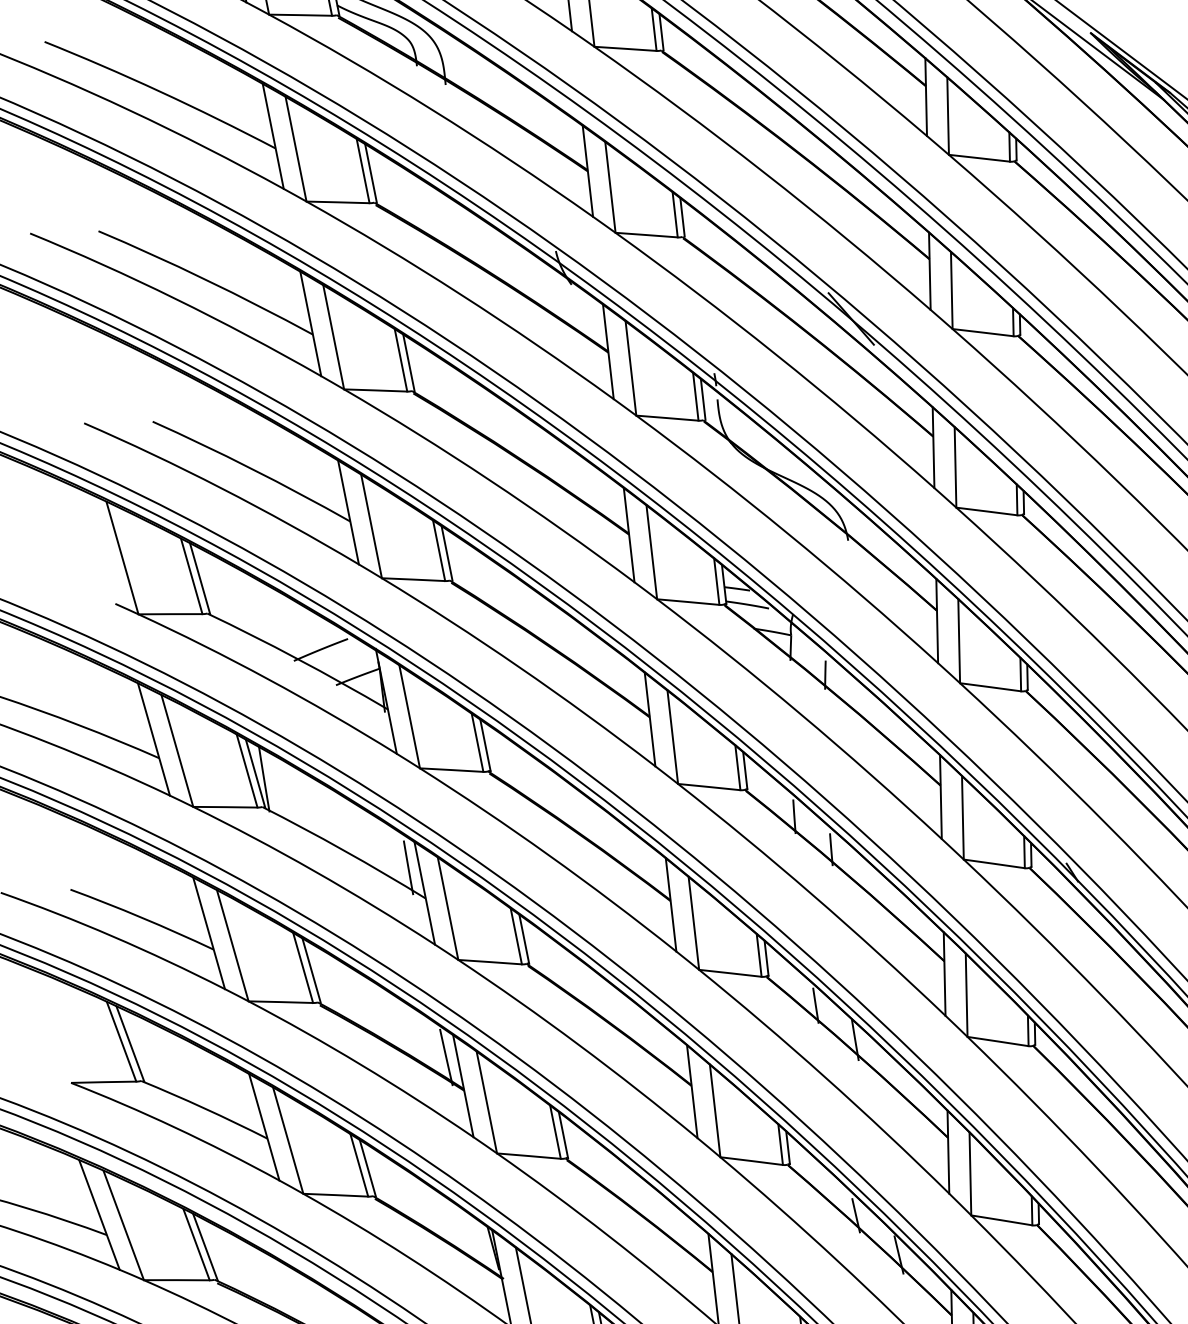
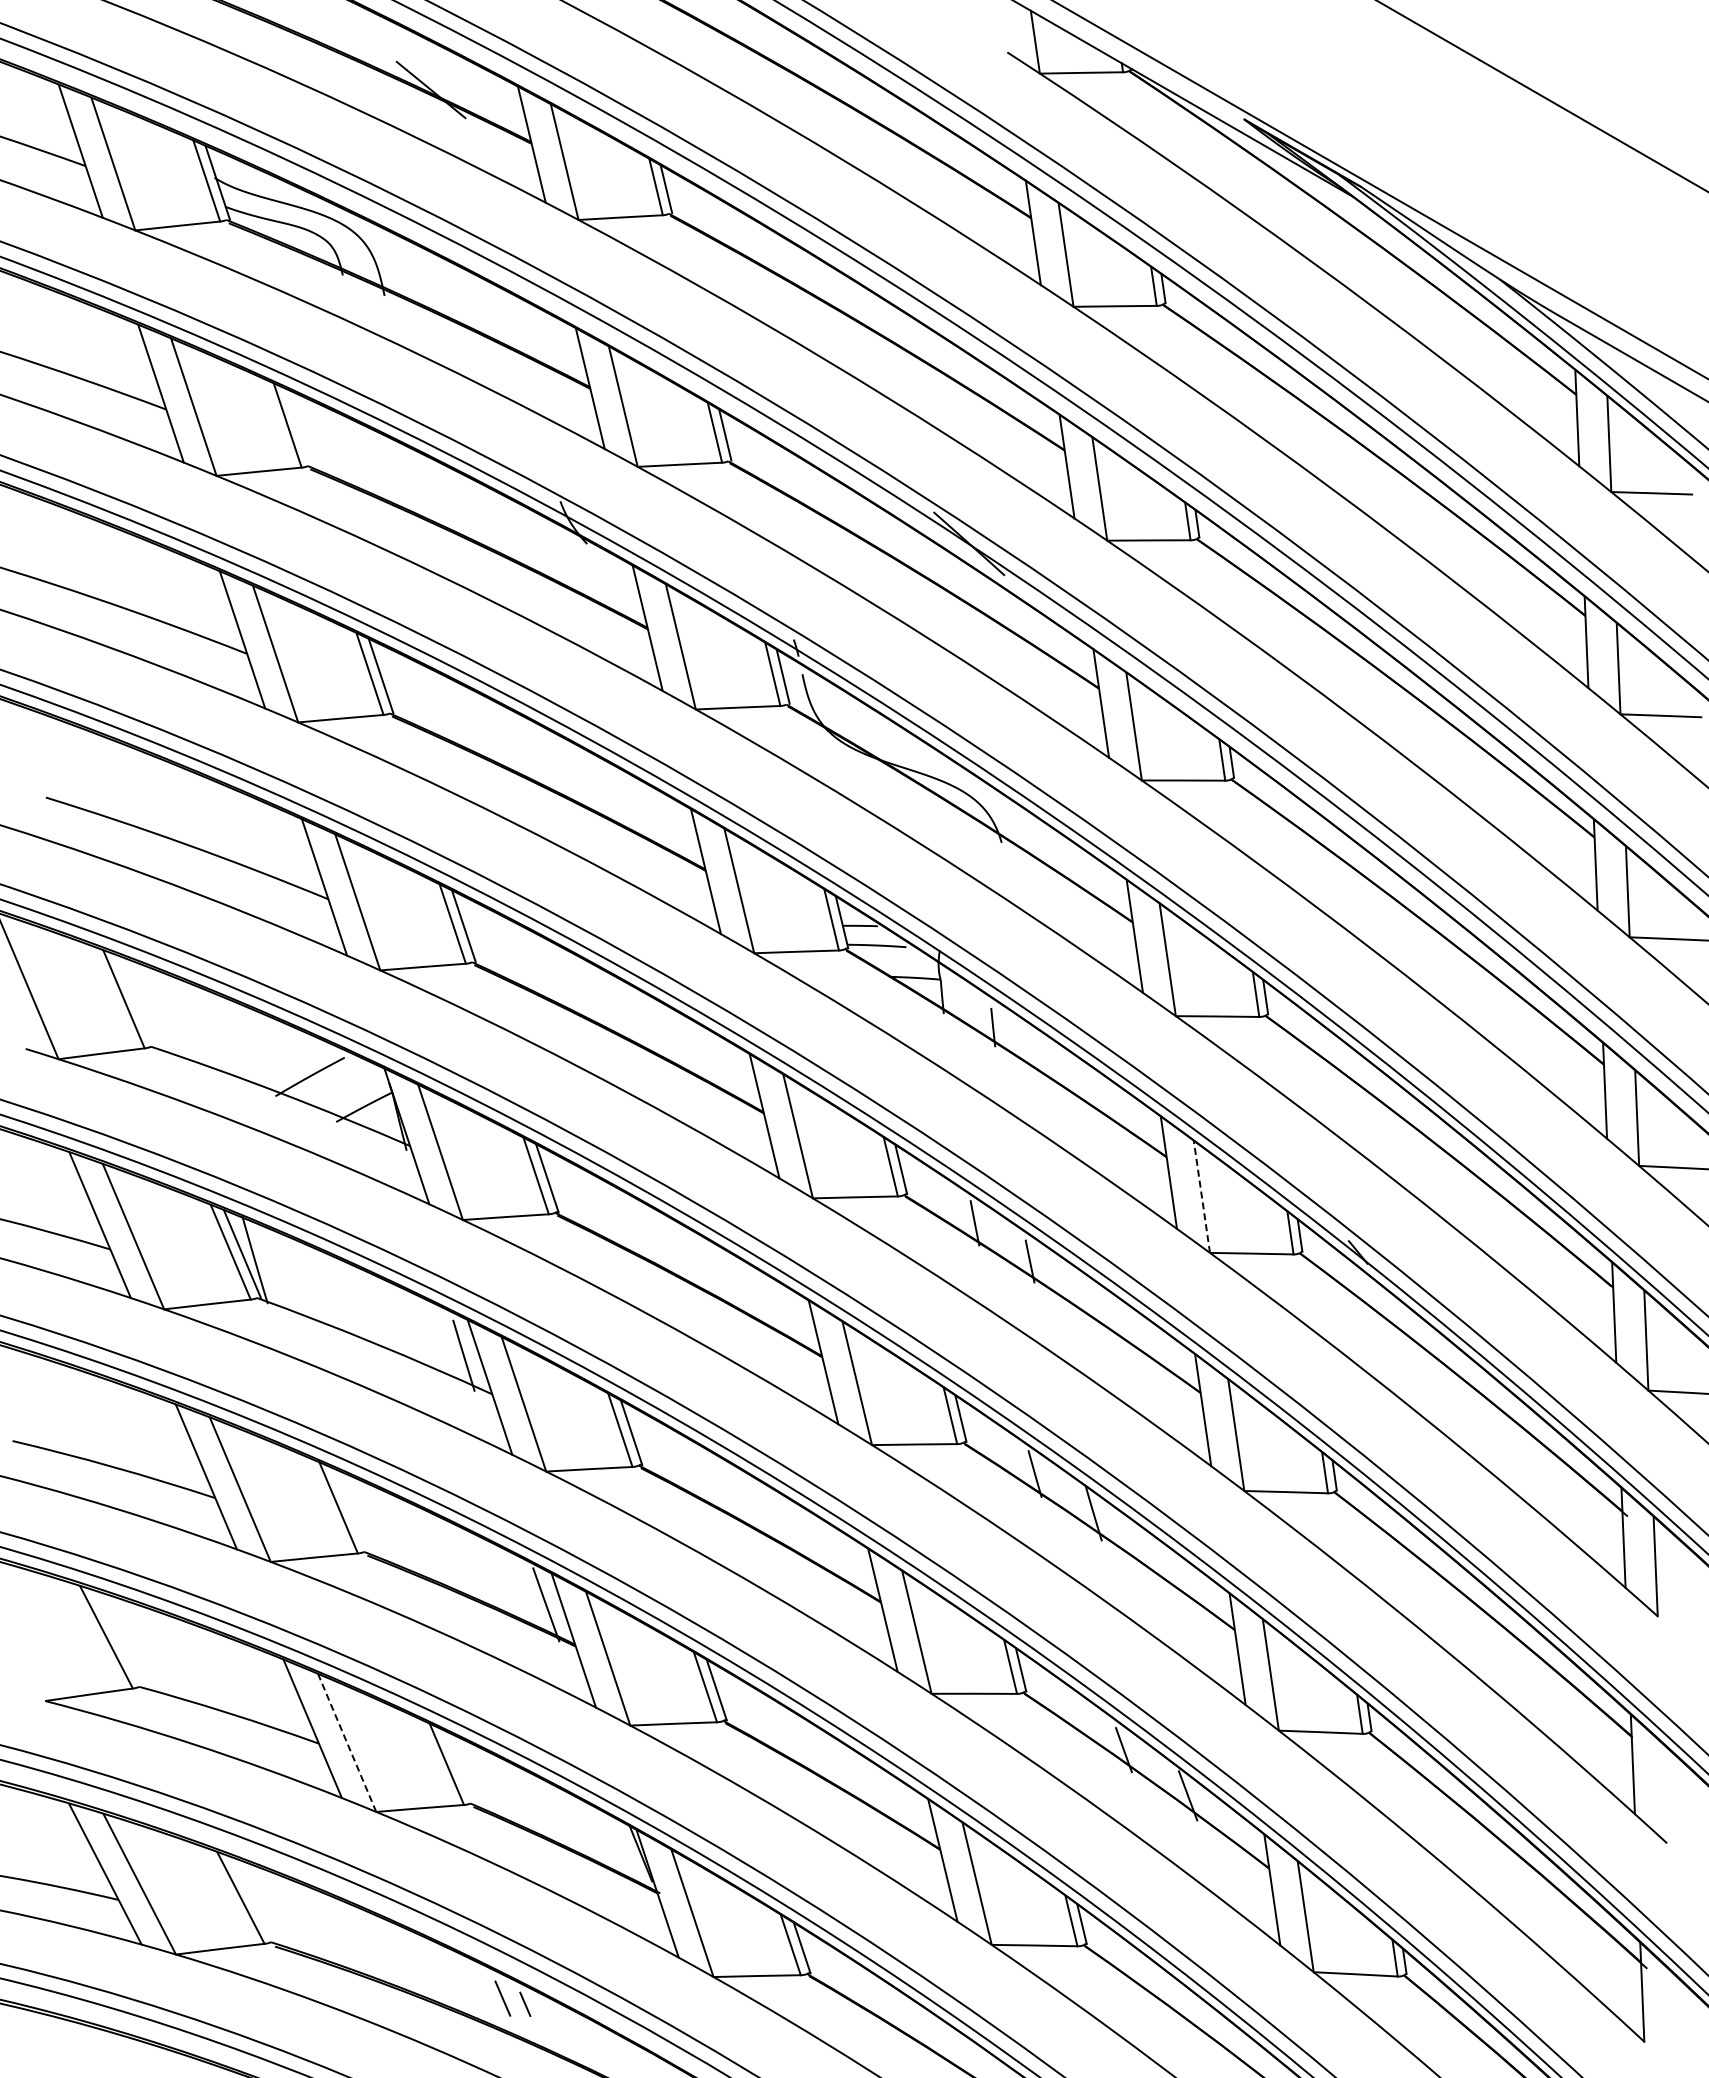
line: (370, 172) -> (298, 426), removed
line: (200, 578) -> (135, 1000), removed
line: (962, 817) -> (1201, 1196), solid -> dashed
line: (311, 970) -> (350, 1510), removed
line: (130, 1043) -> (118, 1638), removed
line: (288, 1140) -> (347, 1742), solid -> dashed
line: (367, 1167) -> (458, 1766), removed
line: (205, 1246) -> (253, 1899), removed

